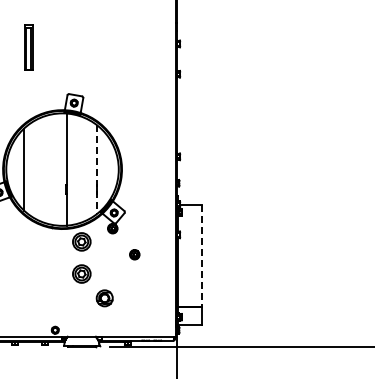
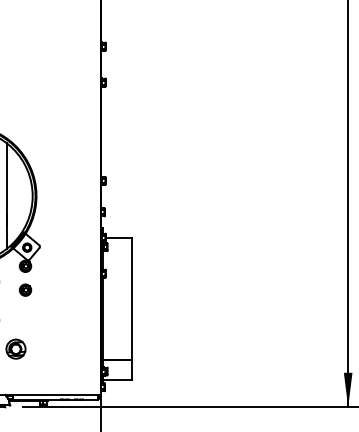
line: (97, 170) -> (7, 197), dashed -> solid
part: (134, 254) -> (25, 289), moved
line: (202, 256) -> (132, 299), dashed -> solid

